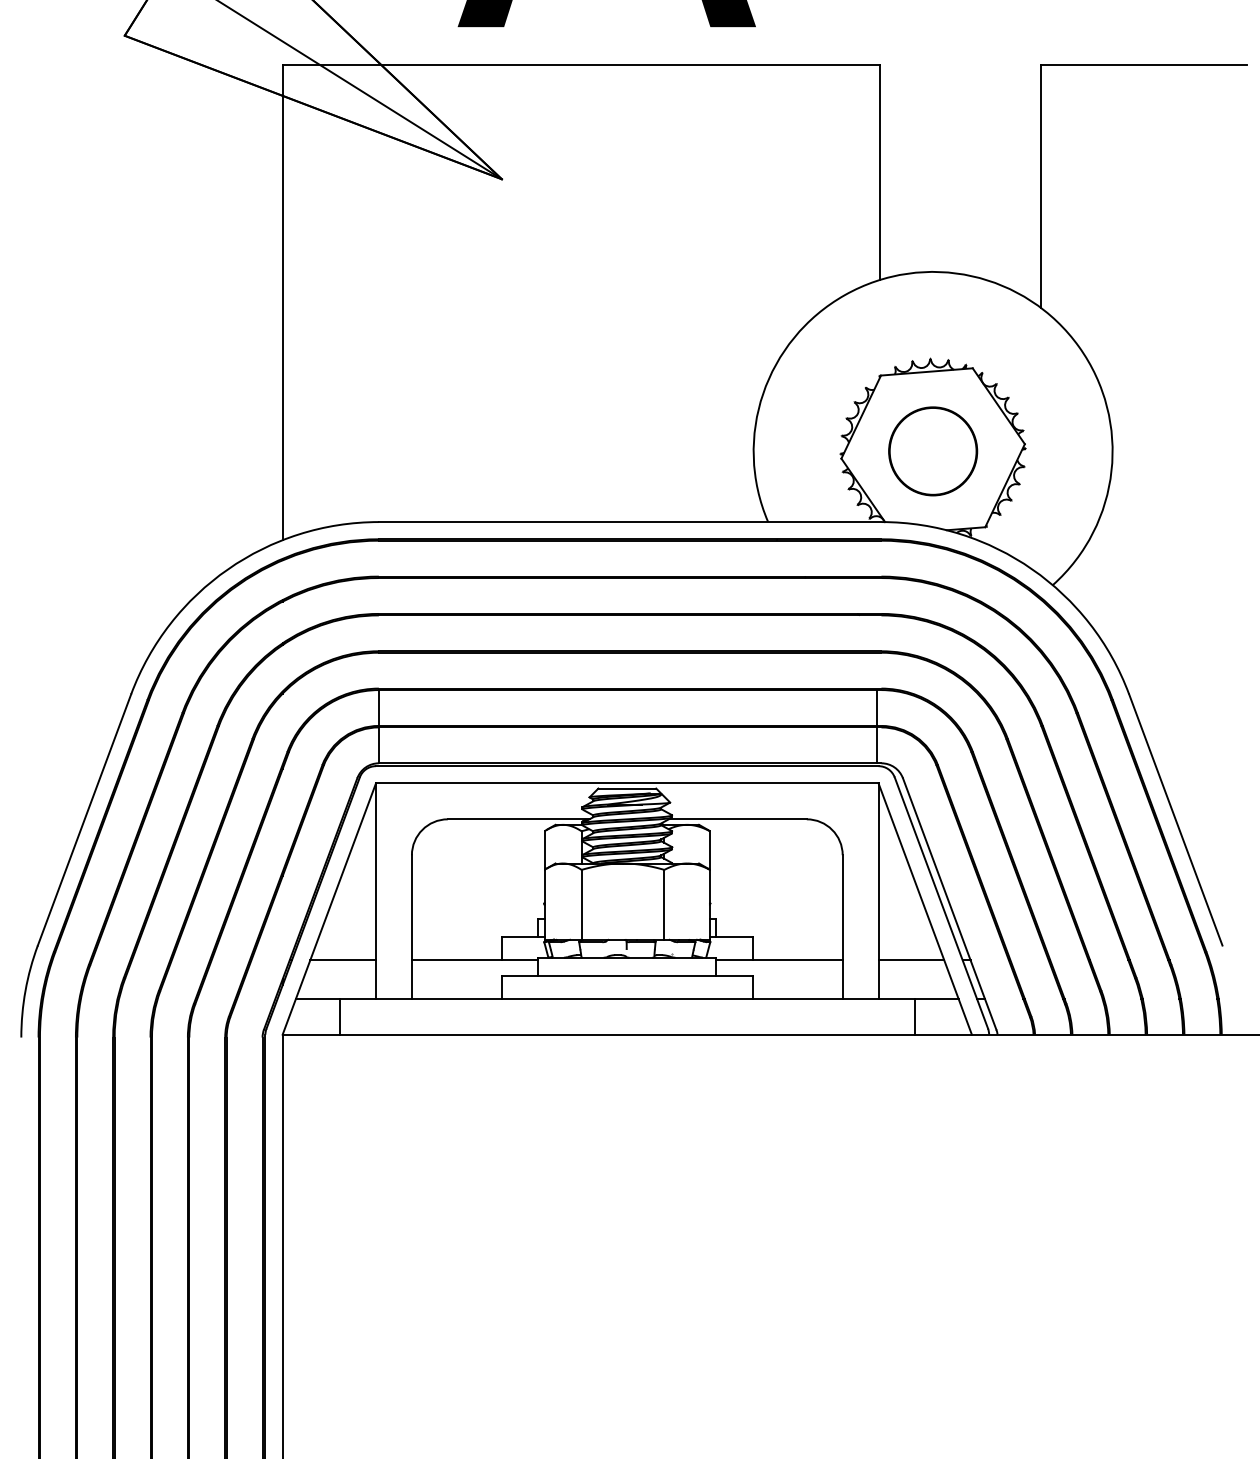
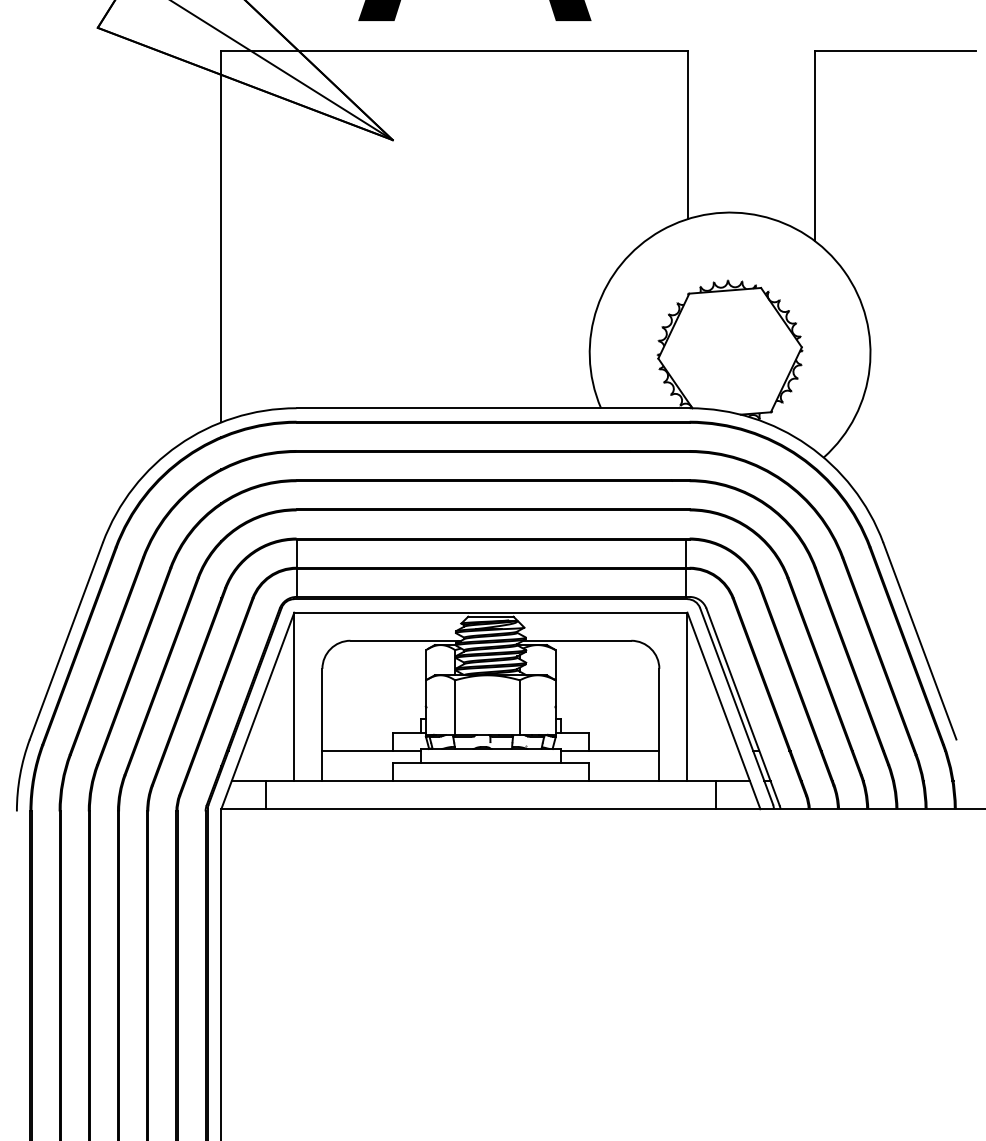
circle: (933, 451) -> (730, 353), removed
line: (343, 960) -> (268, 751), removed
line: (911, 960) -> (713, 751), removed

